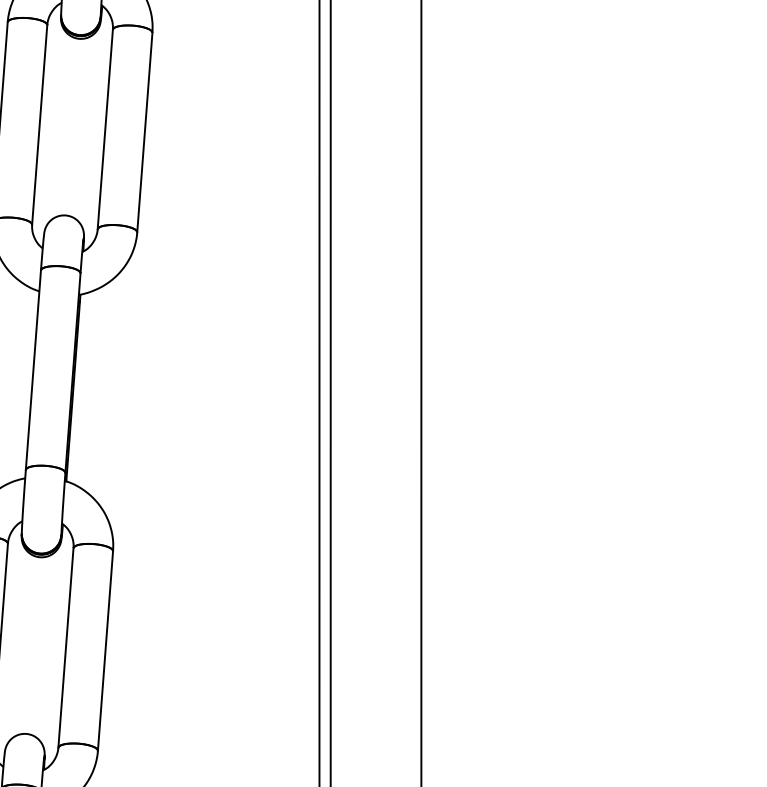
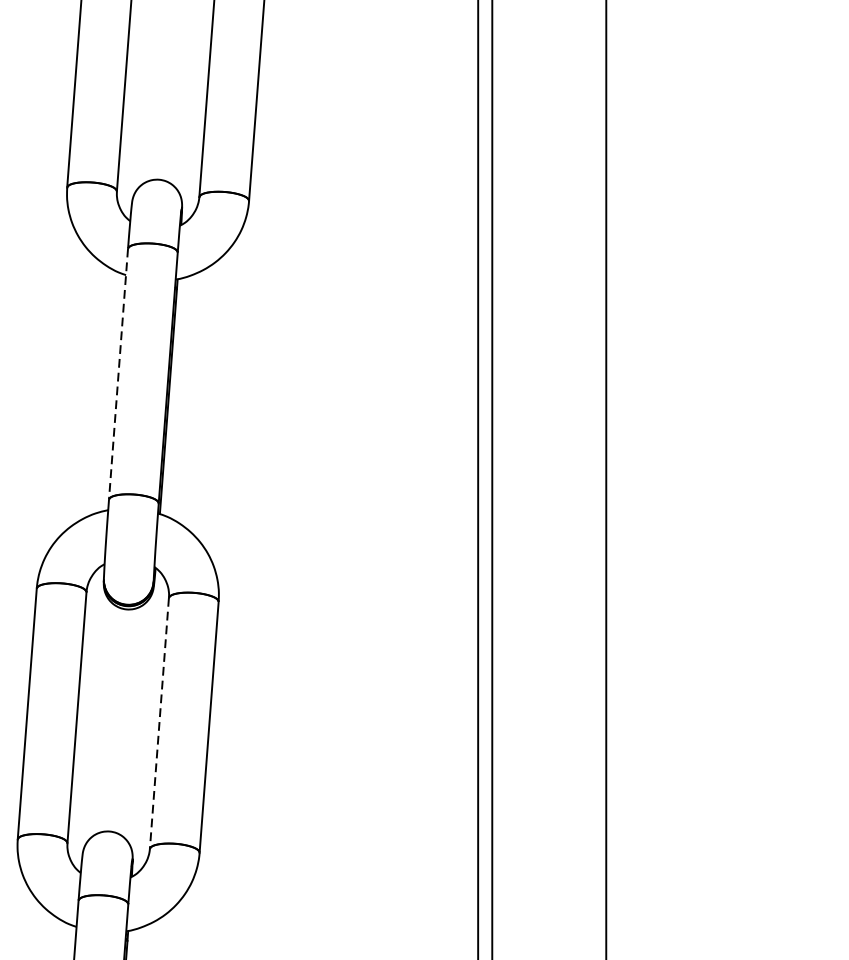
line: (33, 370) -> (118, 374), solid -> dashed
line: (65, 648) -> (158, 724), solid -> dashed

